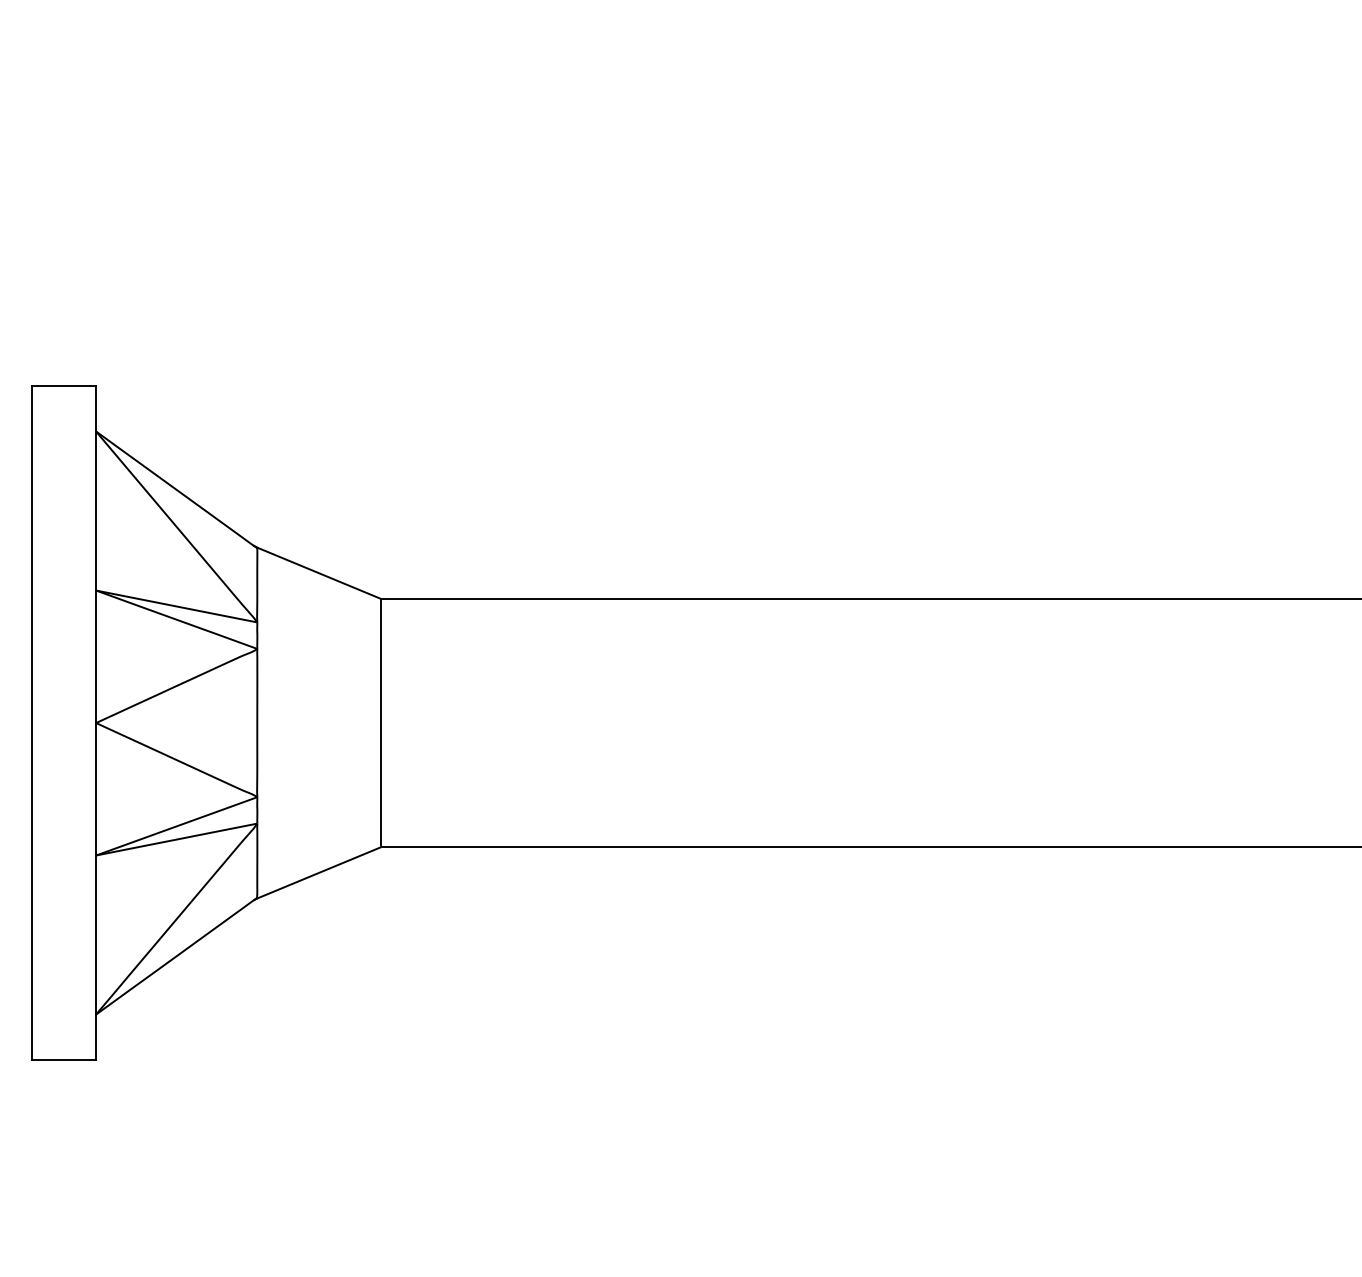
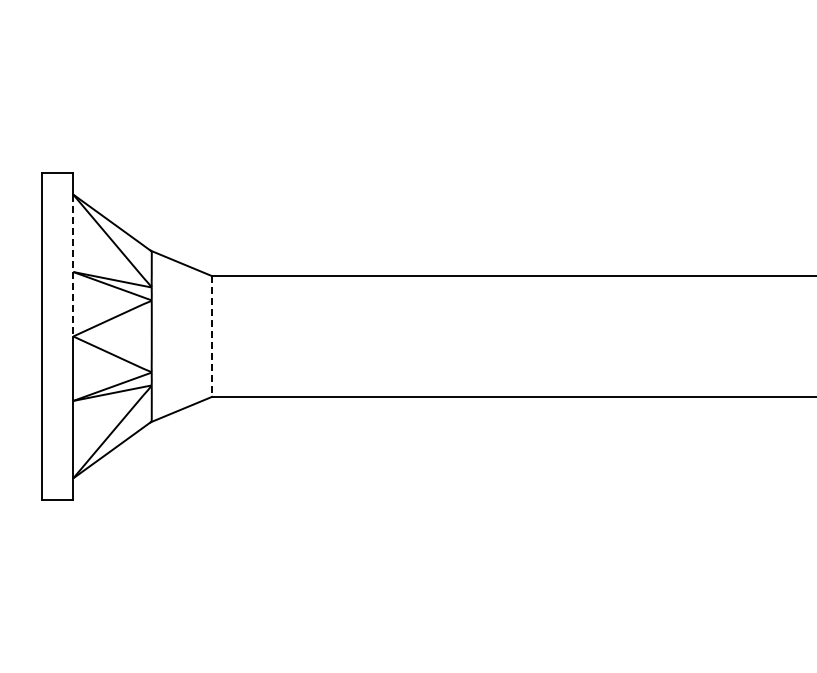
line: (96, 577) -> (73, 265), solid -> dashed
line: (382, 725) -> (212, 337), solid -> dashed

